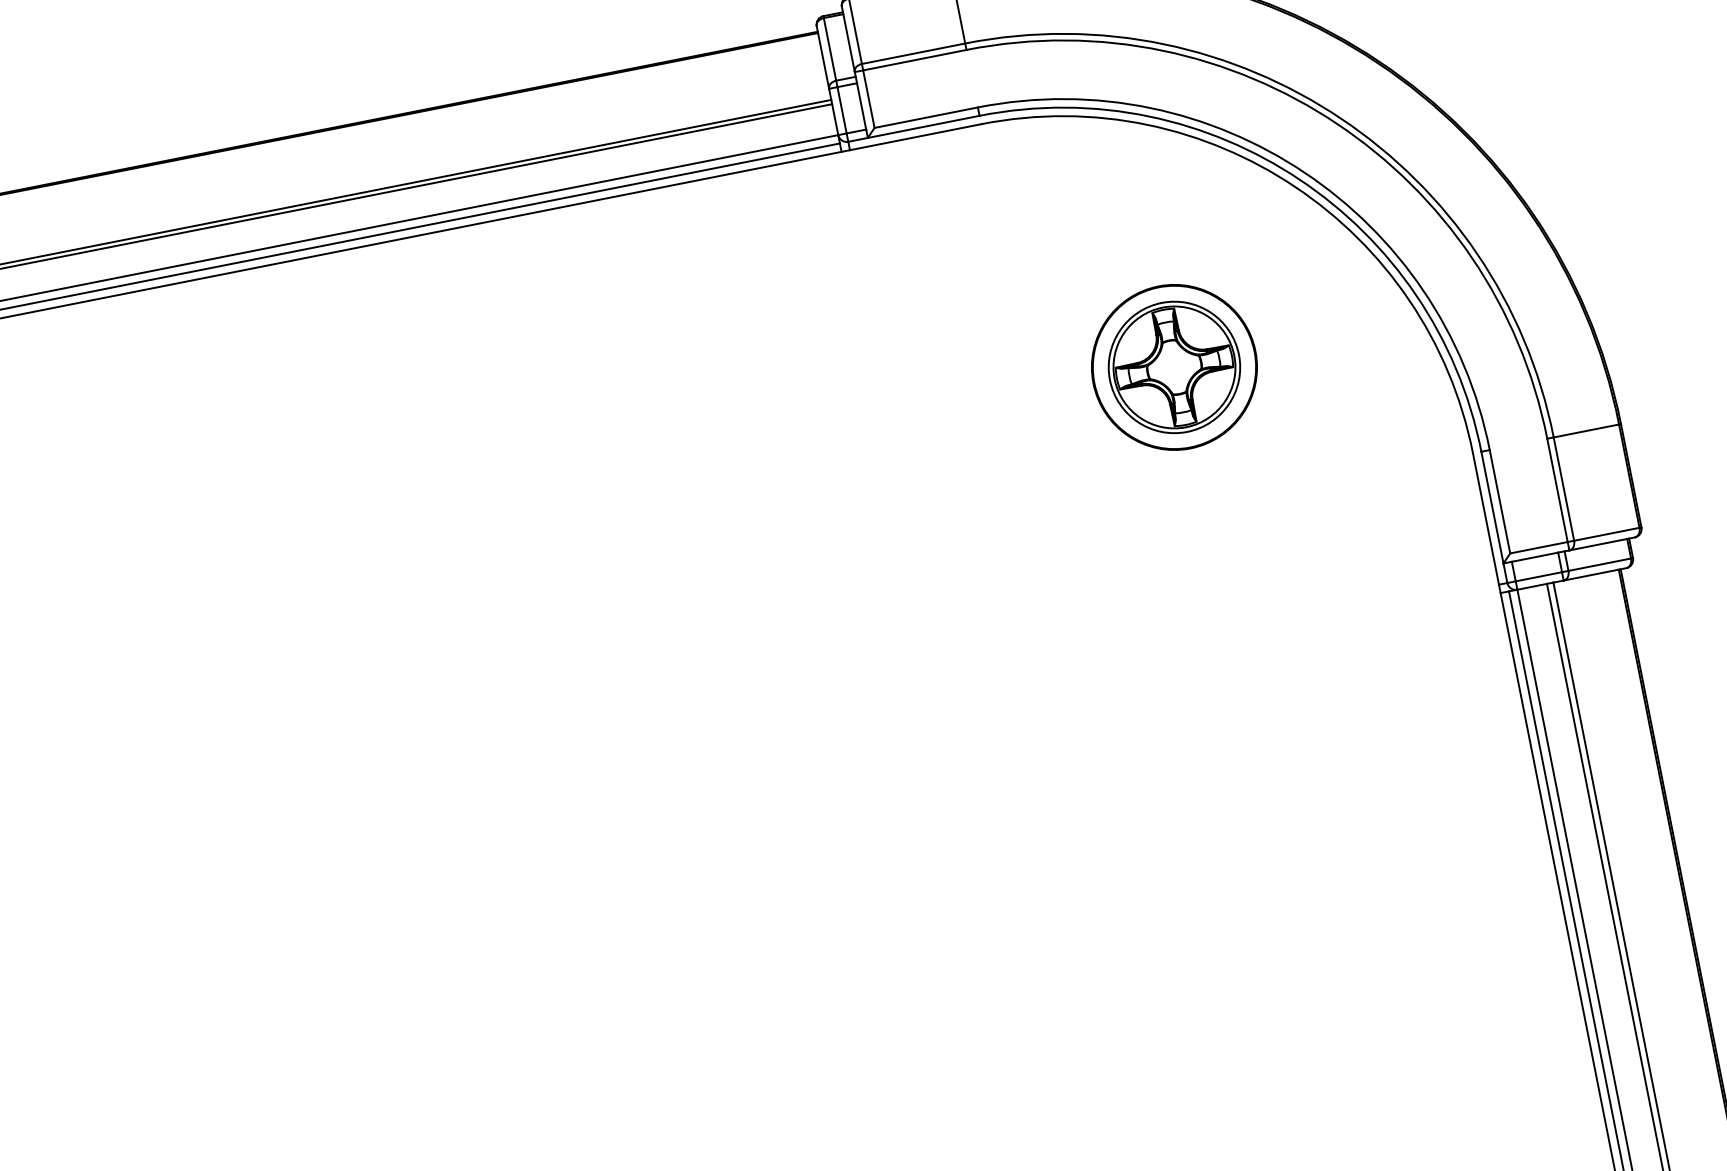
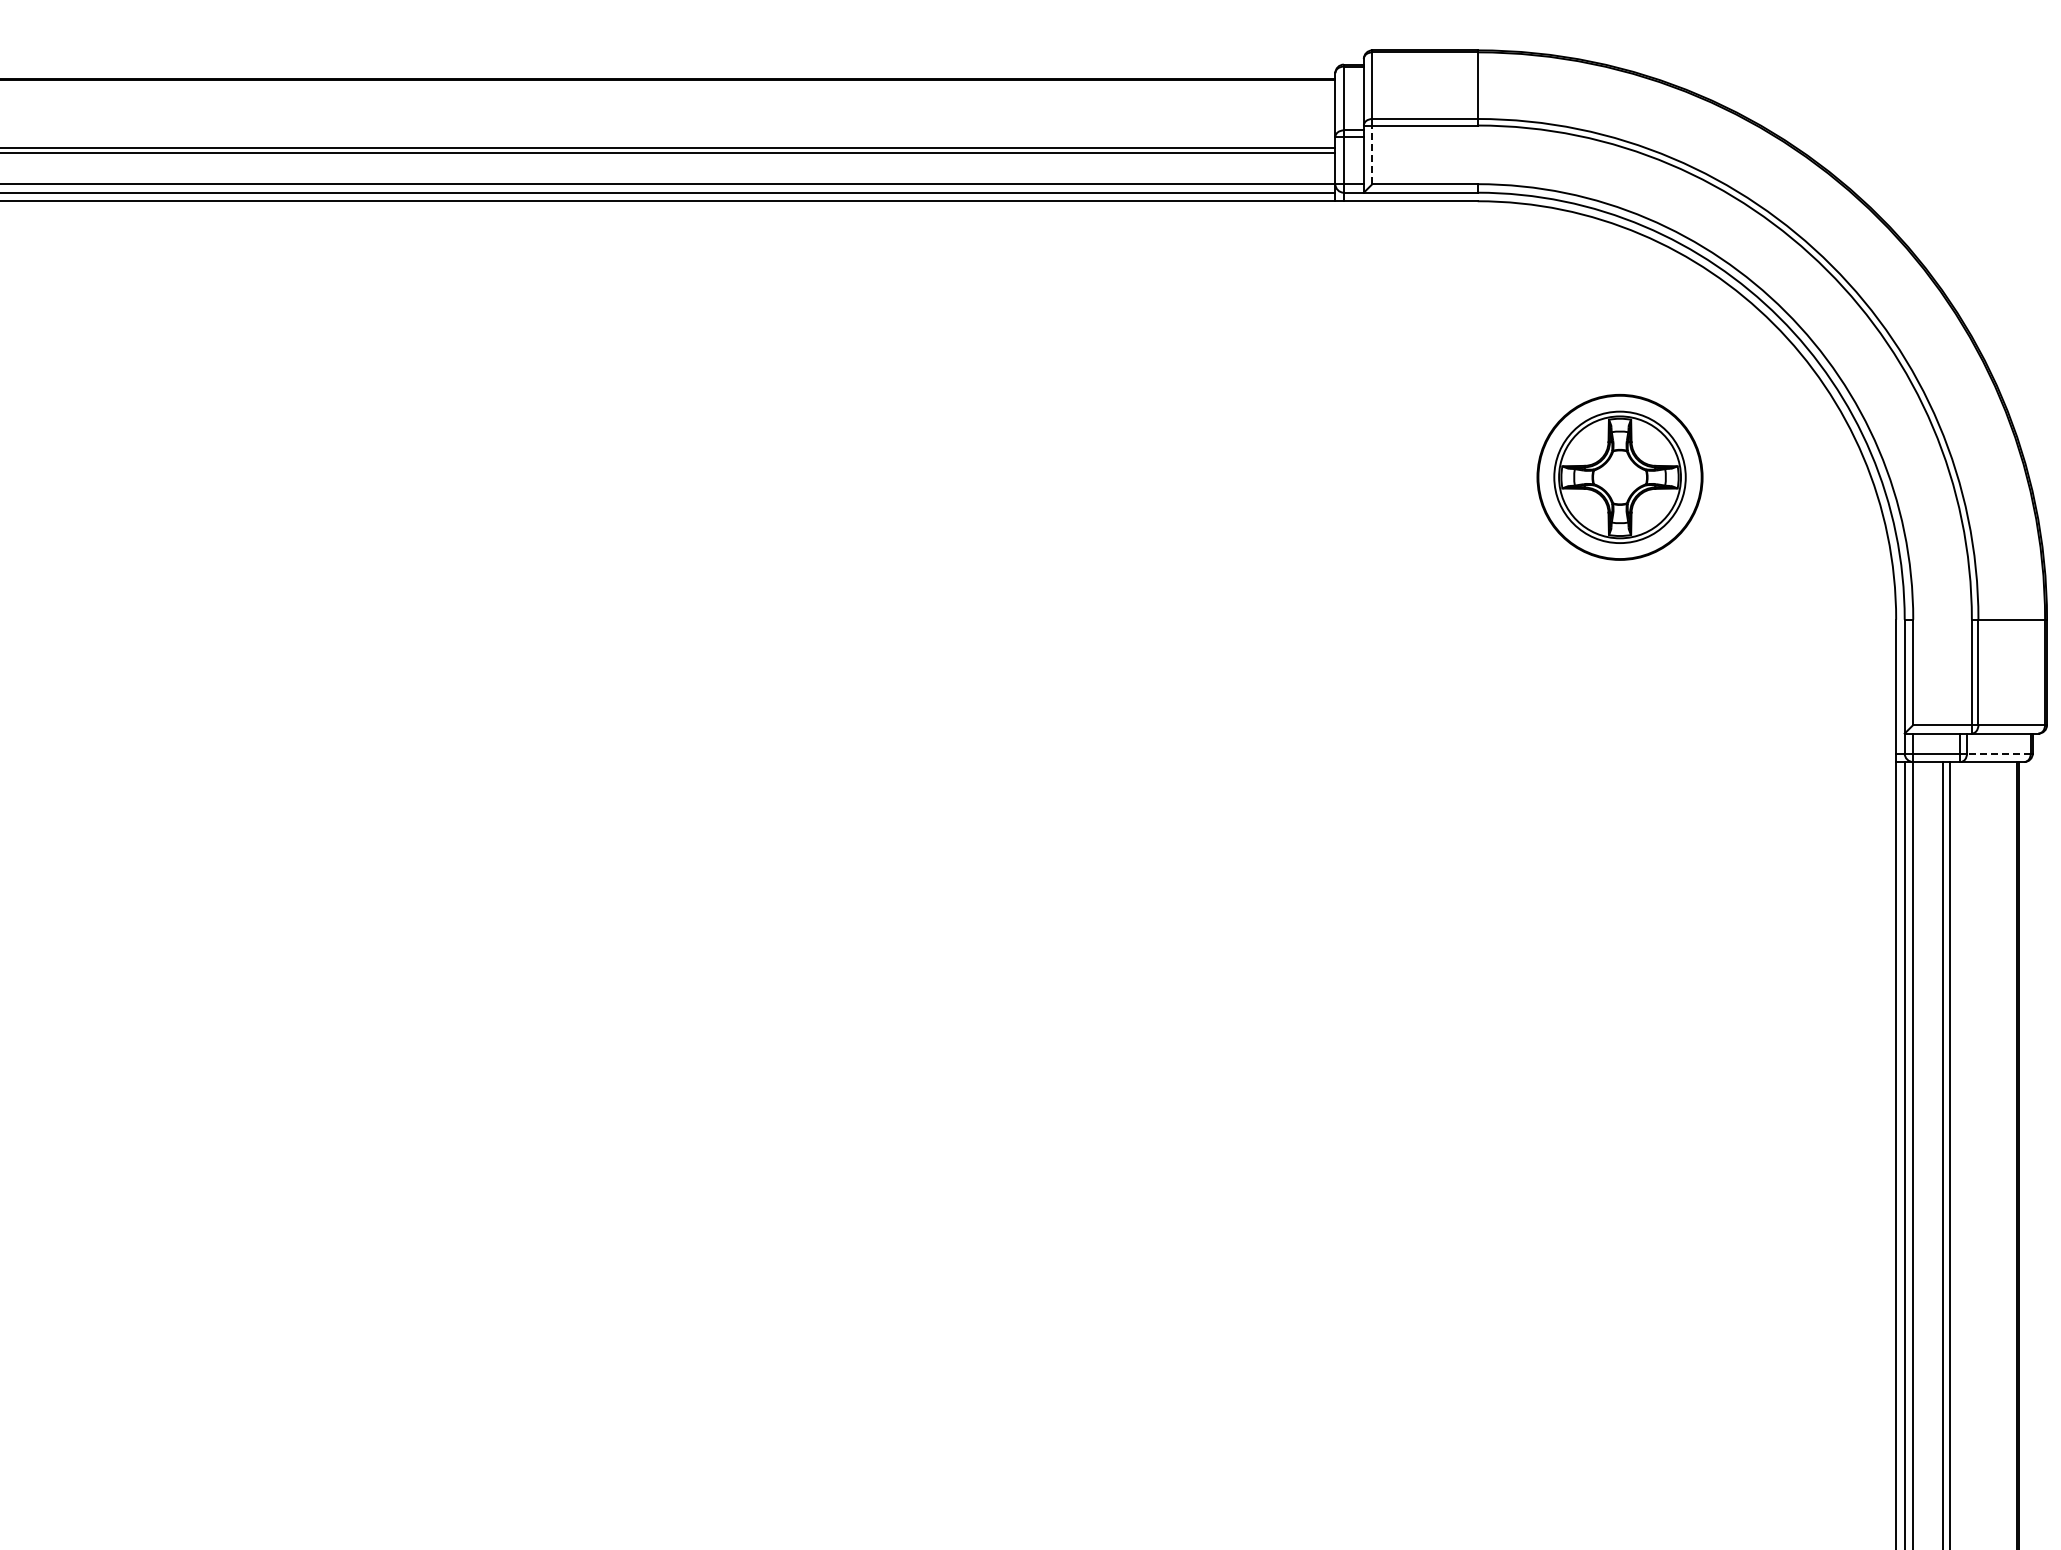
line: (868, 98) -> (1372, 154), solid -> dashed
line: (1599, 564) -> (1998, 753), solid -> dashed

